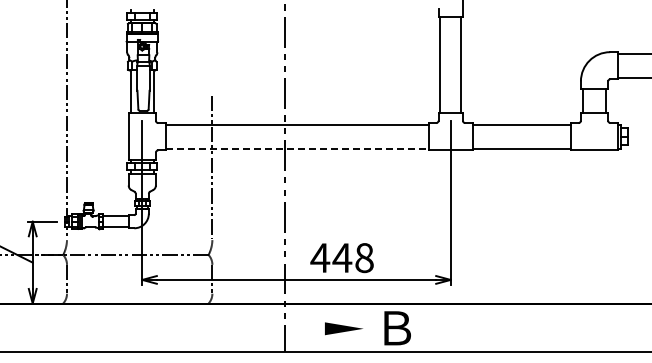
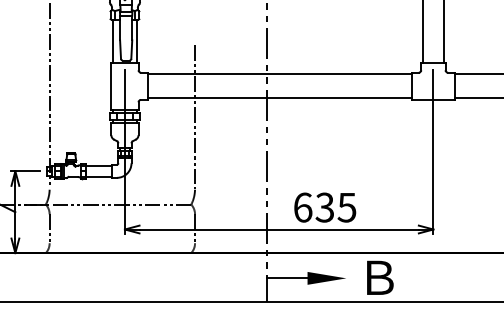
line: (297, 148) -> (280, 98), dashed -> solid
text: (341, 258) -> (324, 208), 448 -> 635
line: (304, 328) -> (287, 278), added

